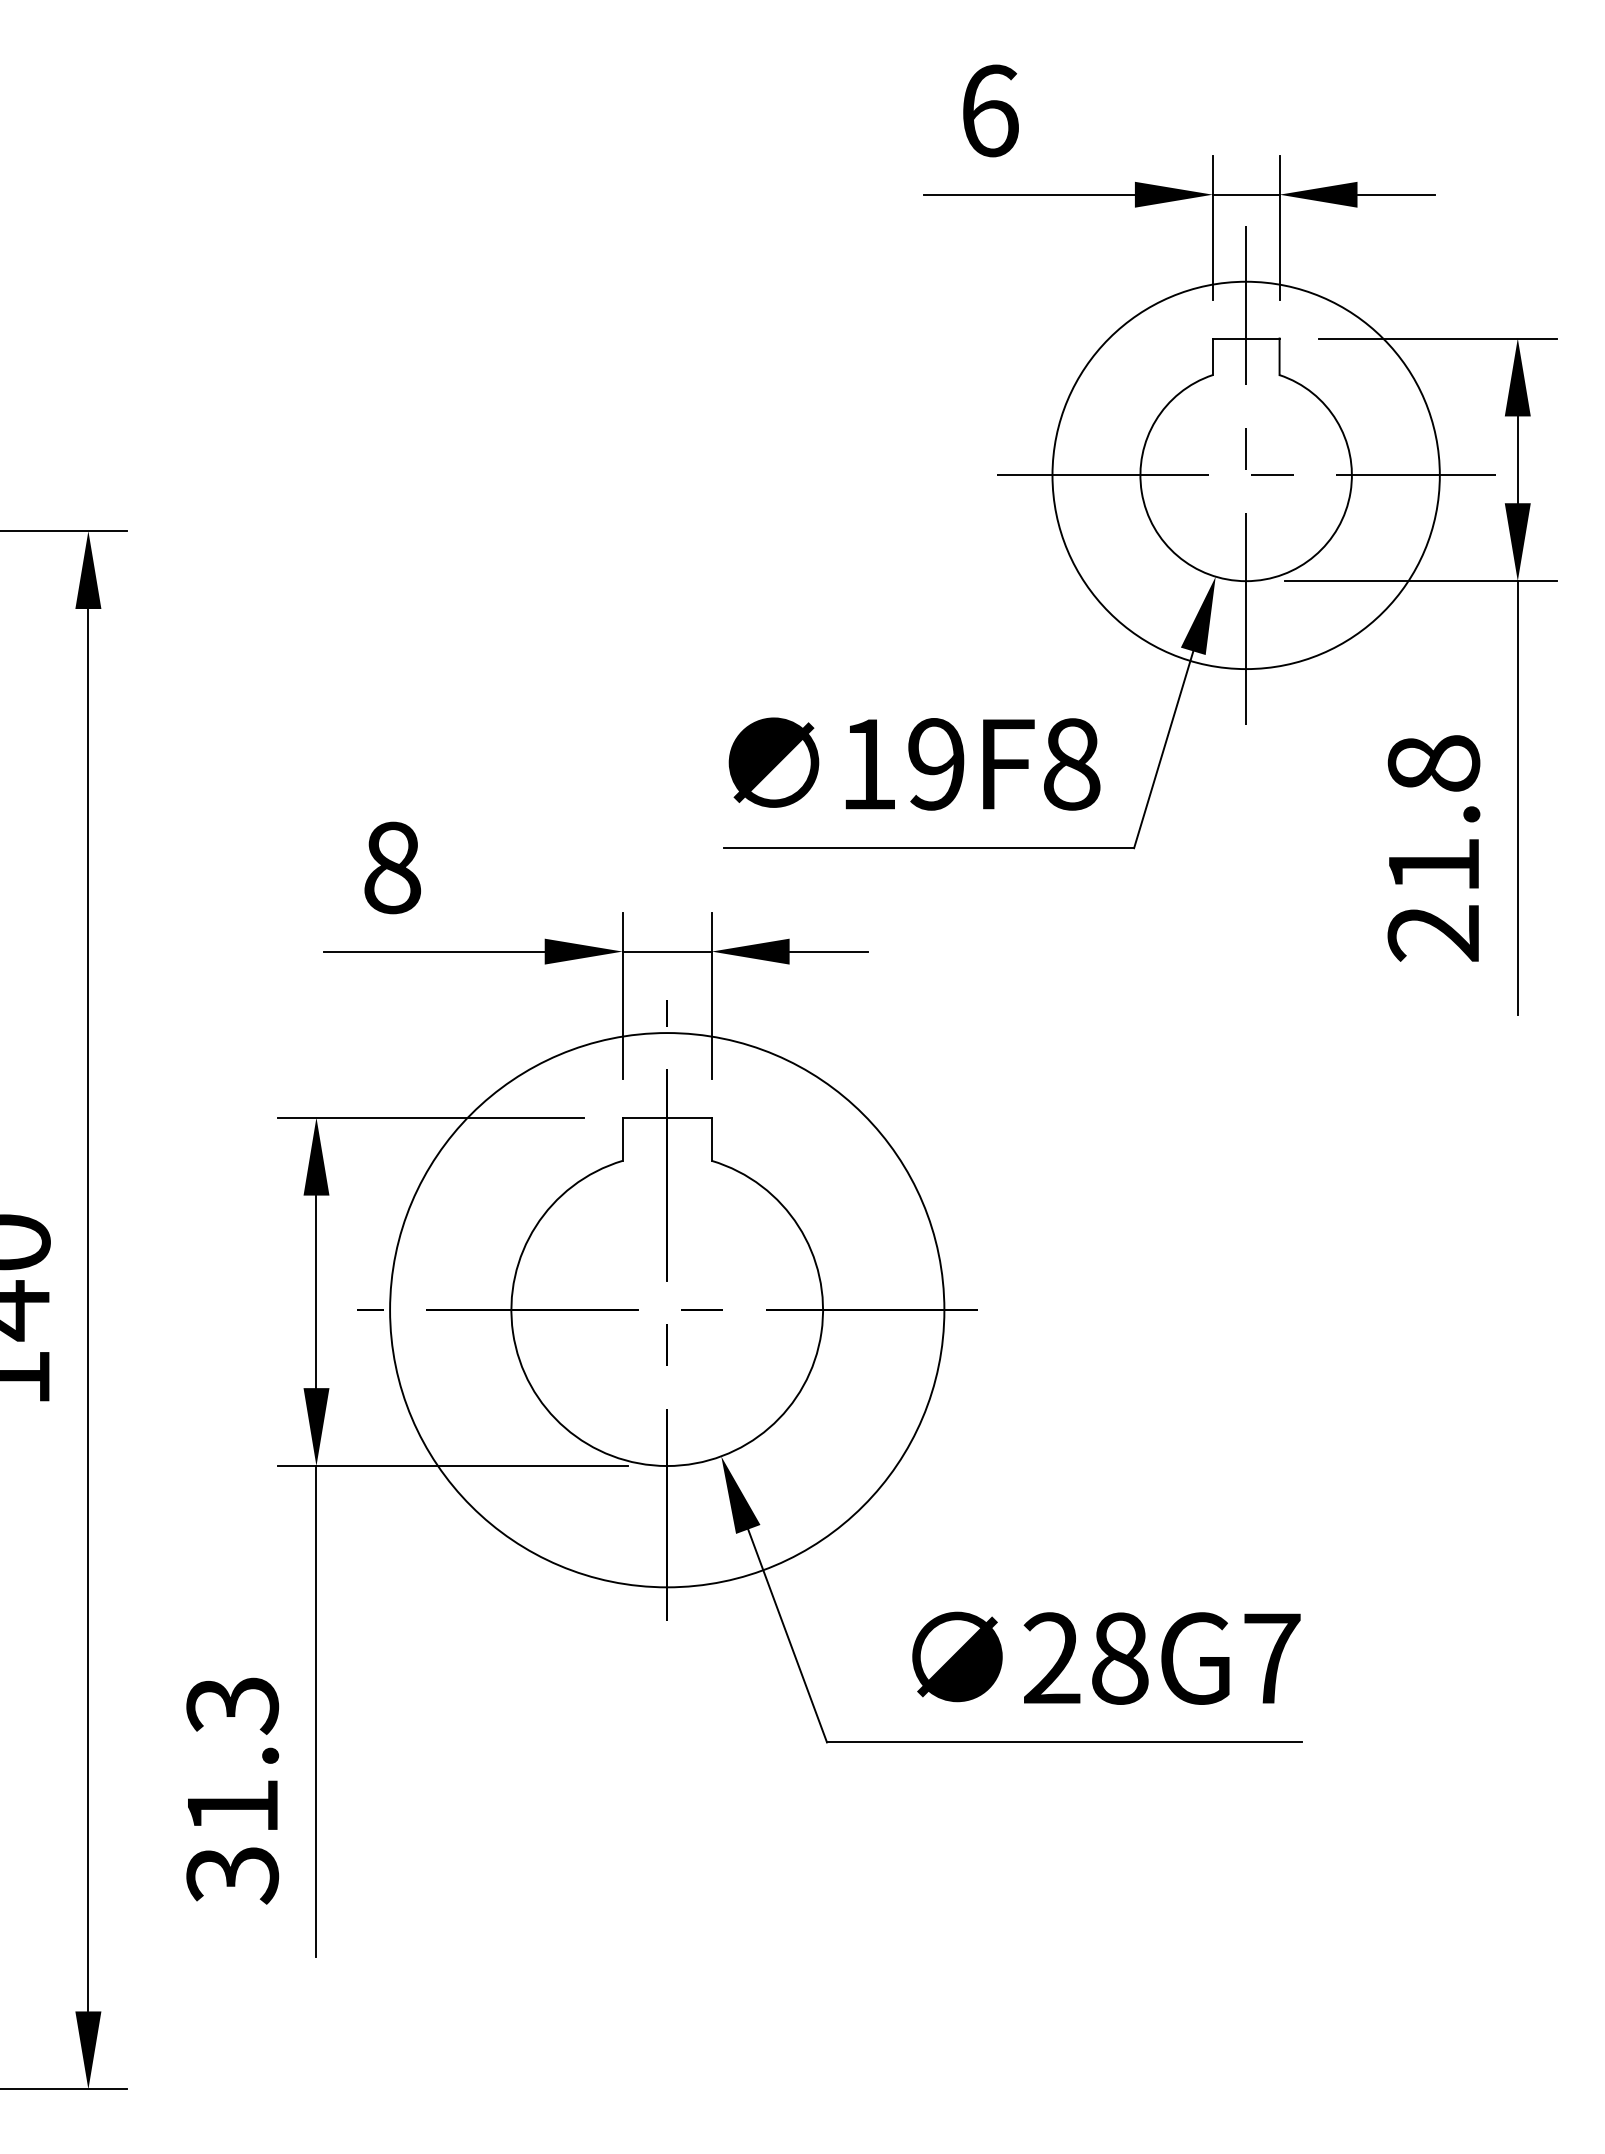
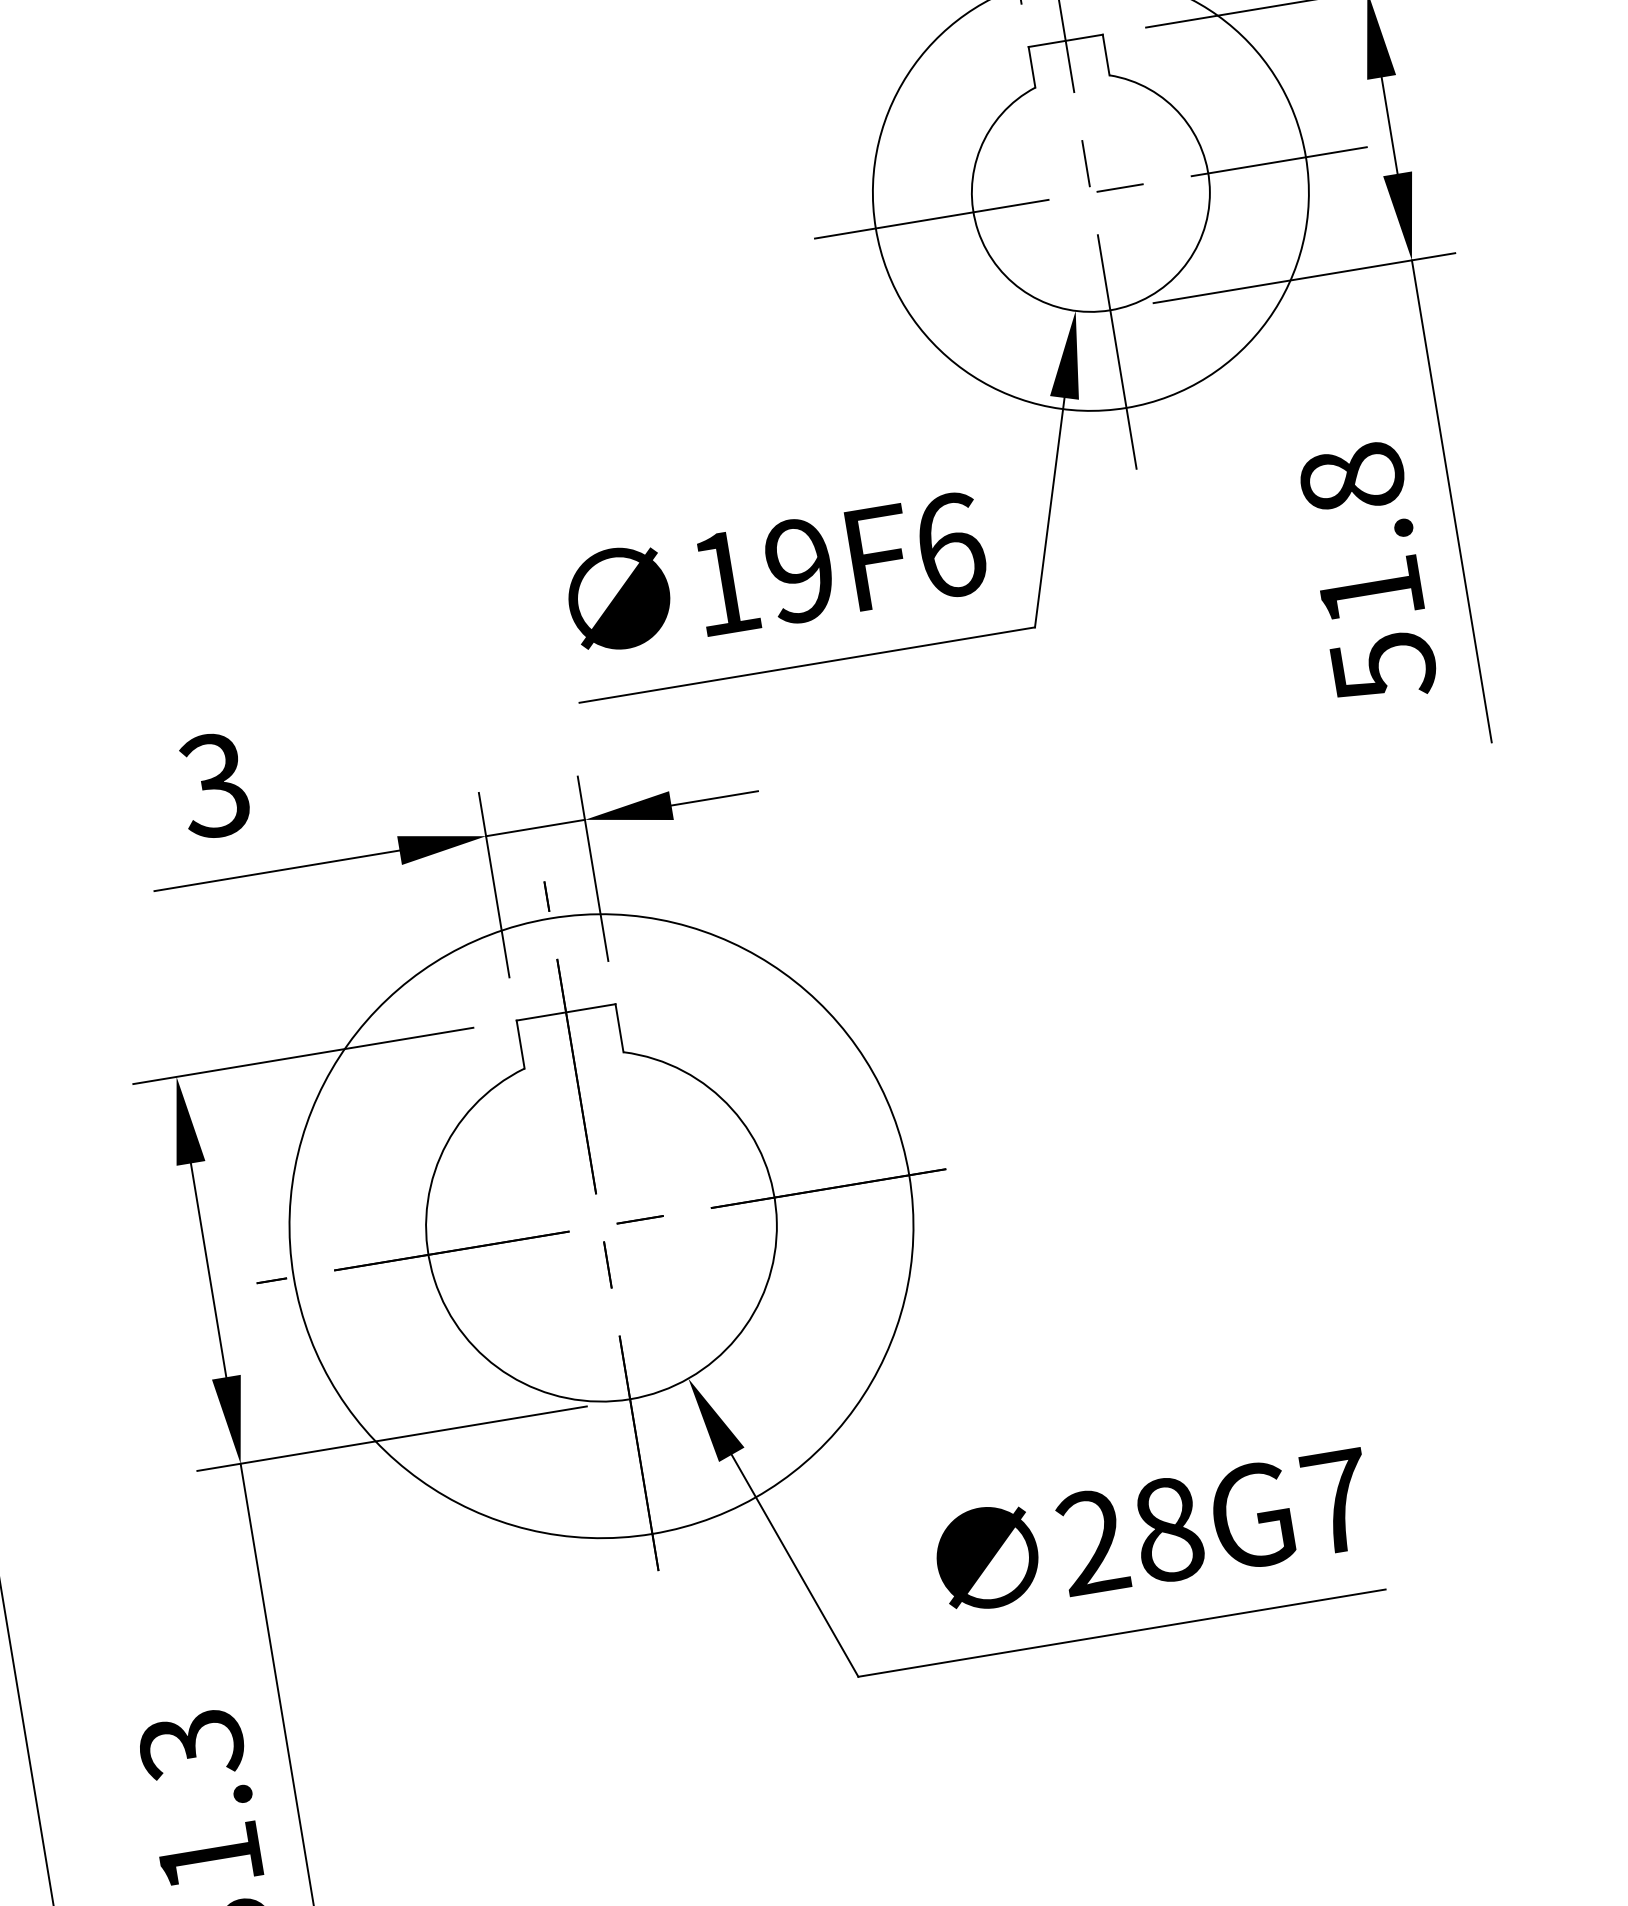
text: (1072, 764) -> (951, 545), 19F8 -> 19F6
text: (391, 867) -> (213, 785), 8 -> 3
text: (1433, 934) -> (1383, 668), 21.8 -> 51.8

